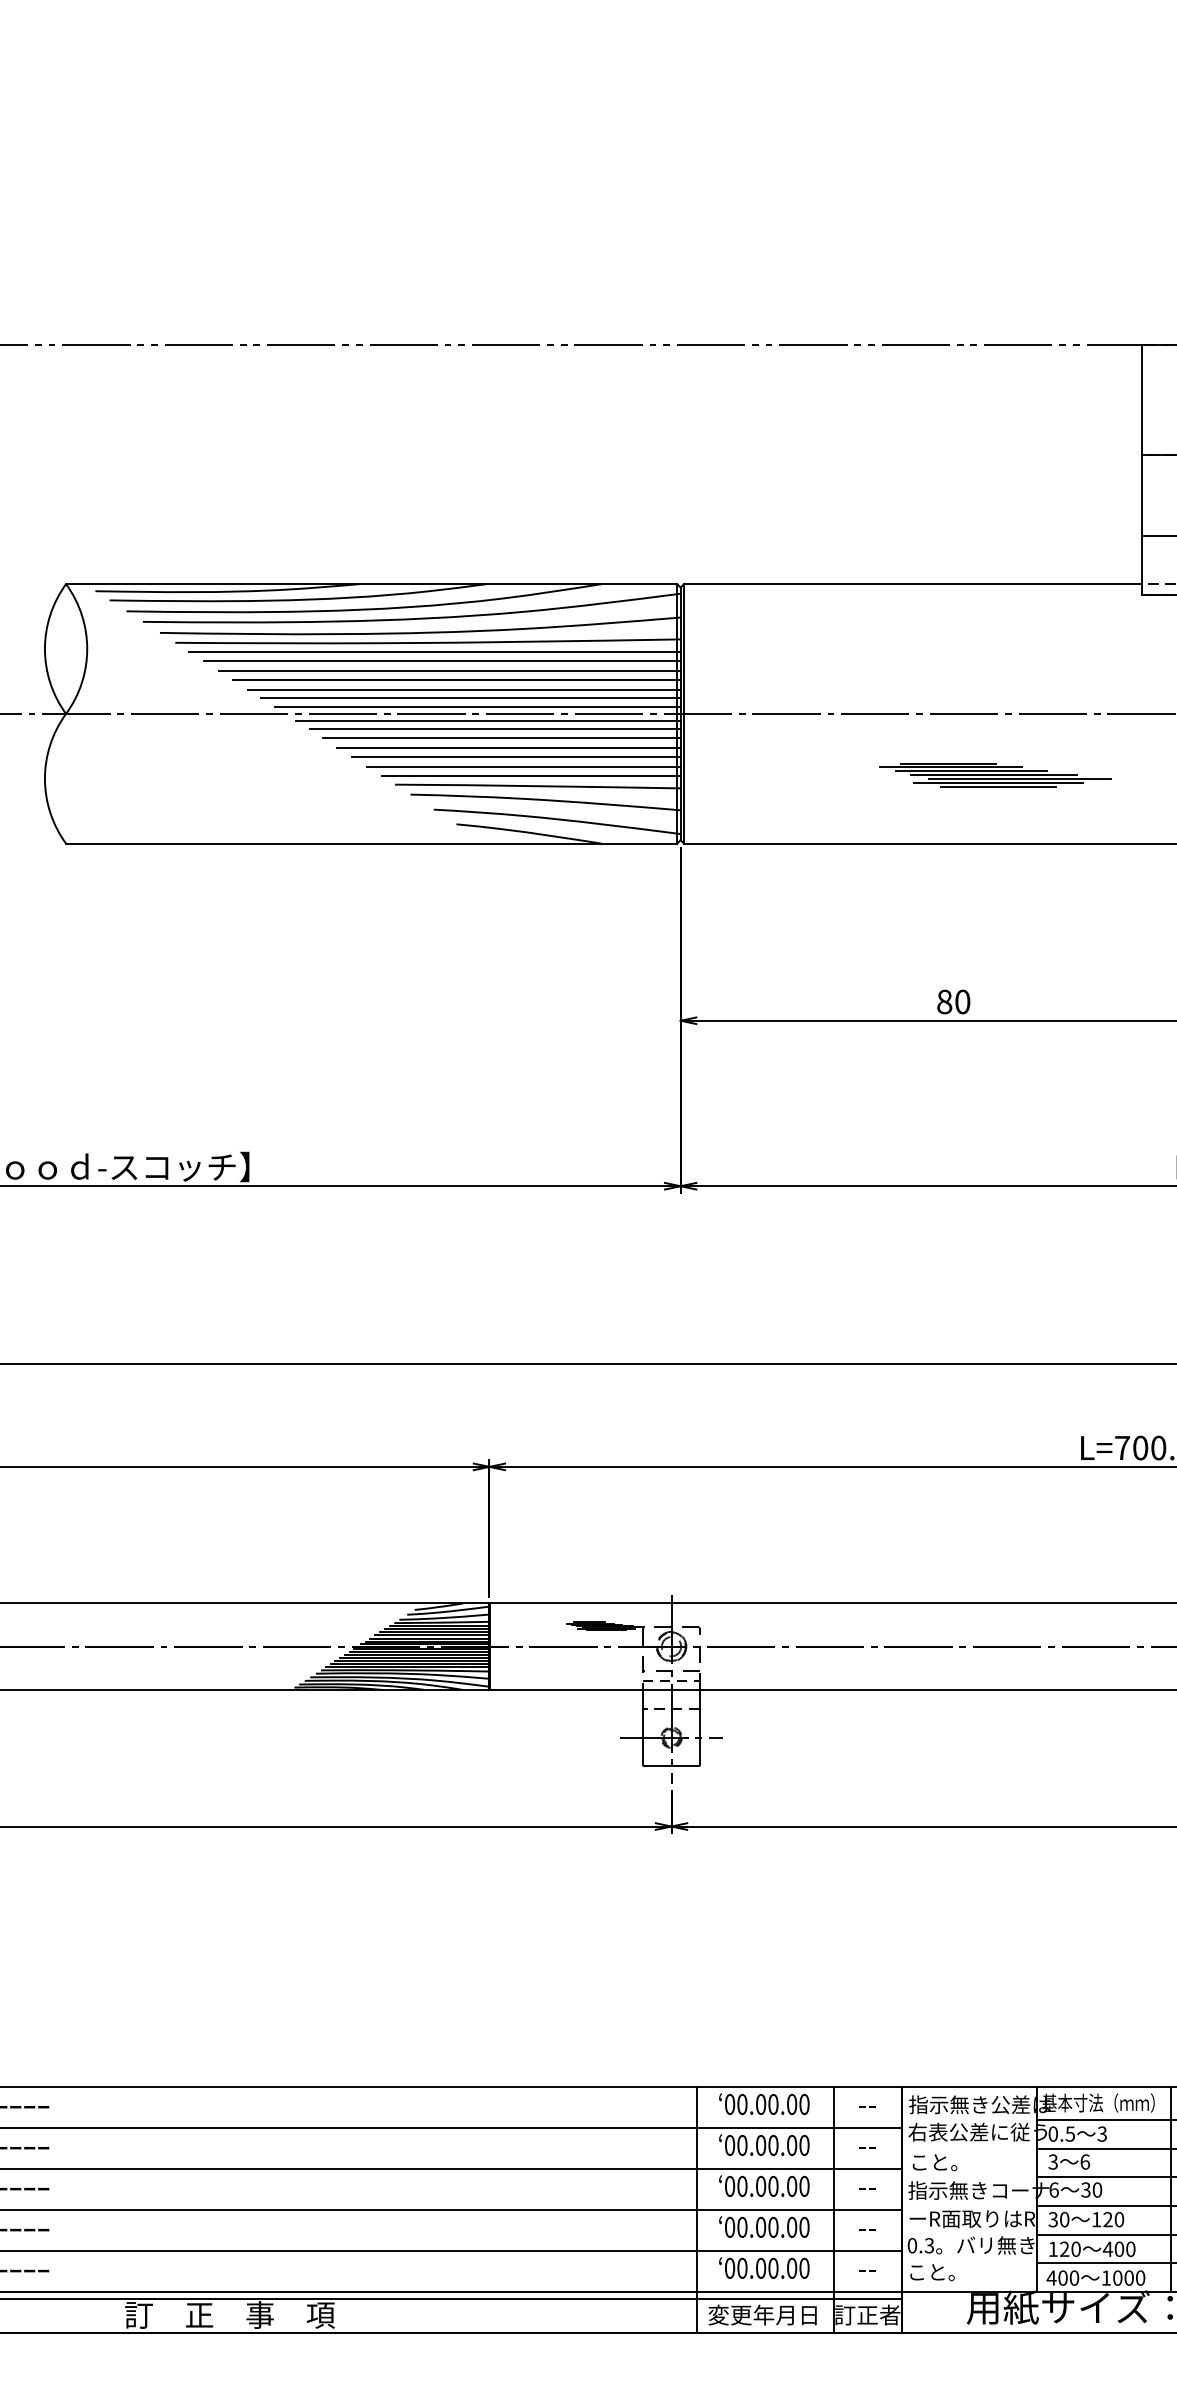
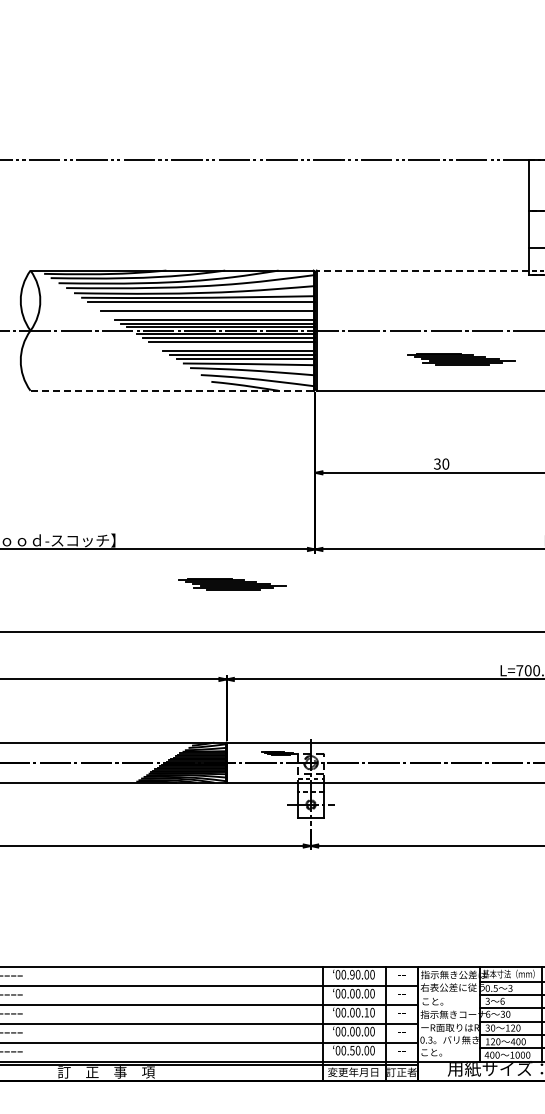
line: (912, 583) -> (422, 270), solid -> dashed
line: (441, 661) -> (204, 306), removed
line: (456, 681) -> (211, 315), removed
line: (508, 748) -> (235, 346), removed
line: (372, 843) -> (172, 390), solid -> dashed
text: (944, 1000) -> (437, 463), 80 -> 30
part: (502, 1261) -> (232, 584), added
text: (761, 2103) -> (352, 974), 00.00.00 -> 00.90.00
text: (791, 2185) -> (366, 1012), 00.00.00 -> 00.00.10
text: (761, 2268) -> (352, 1050), 00.00.00 -> 00.50.00

